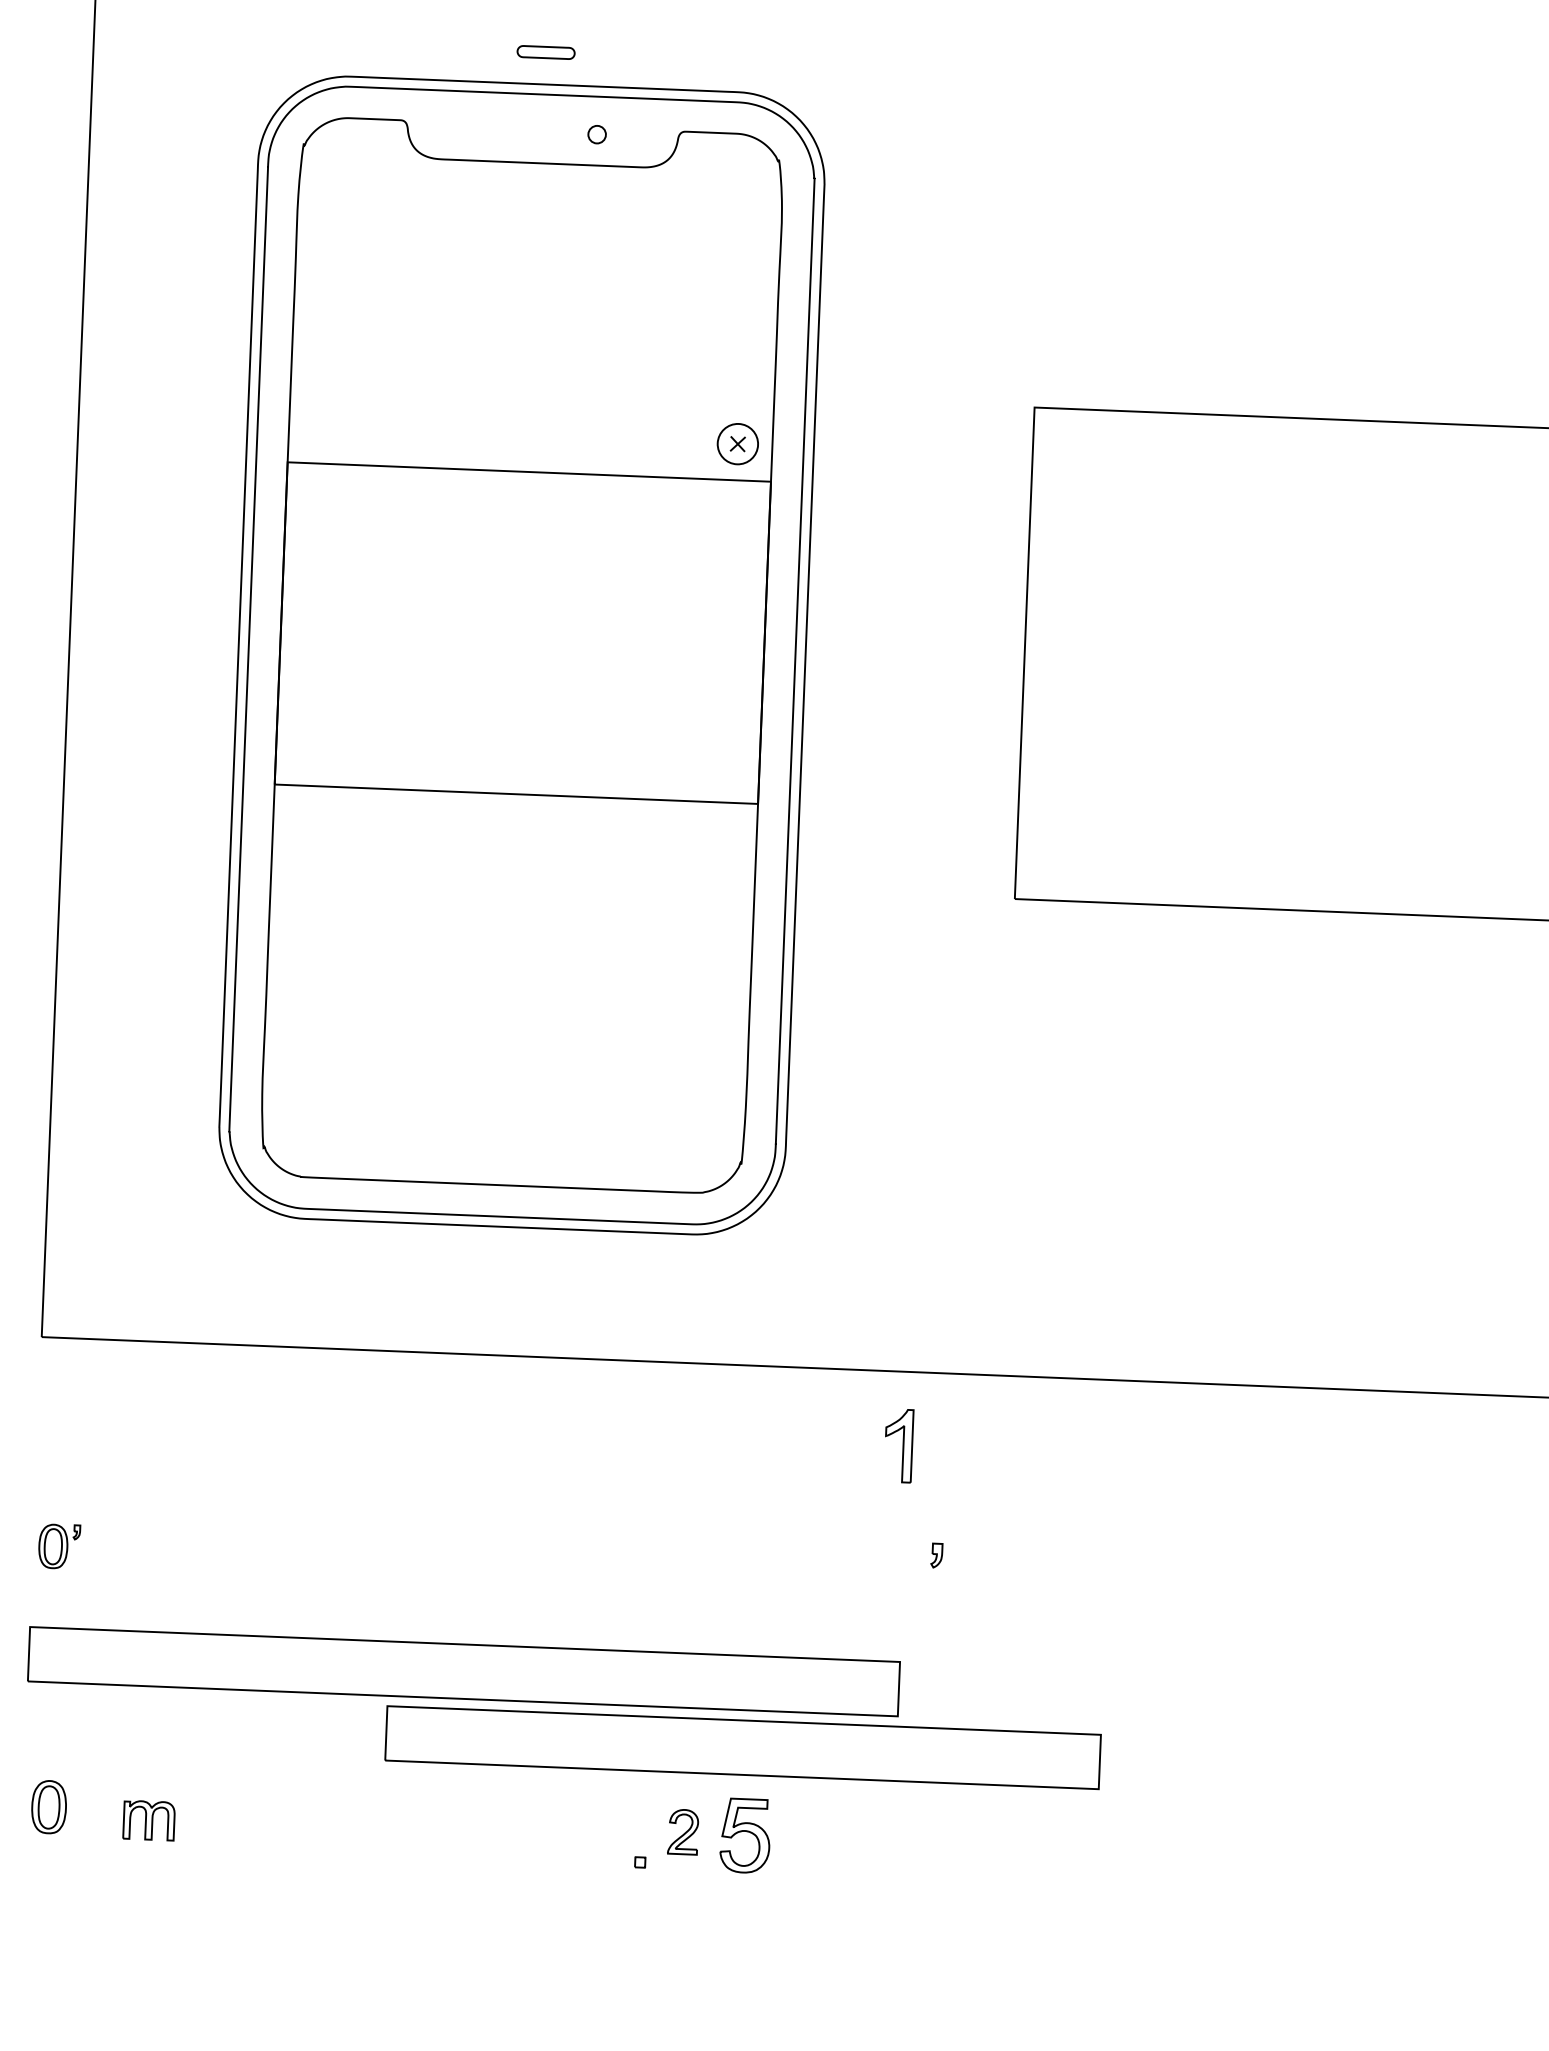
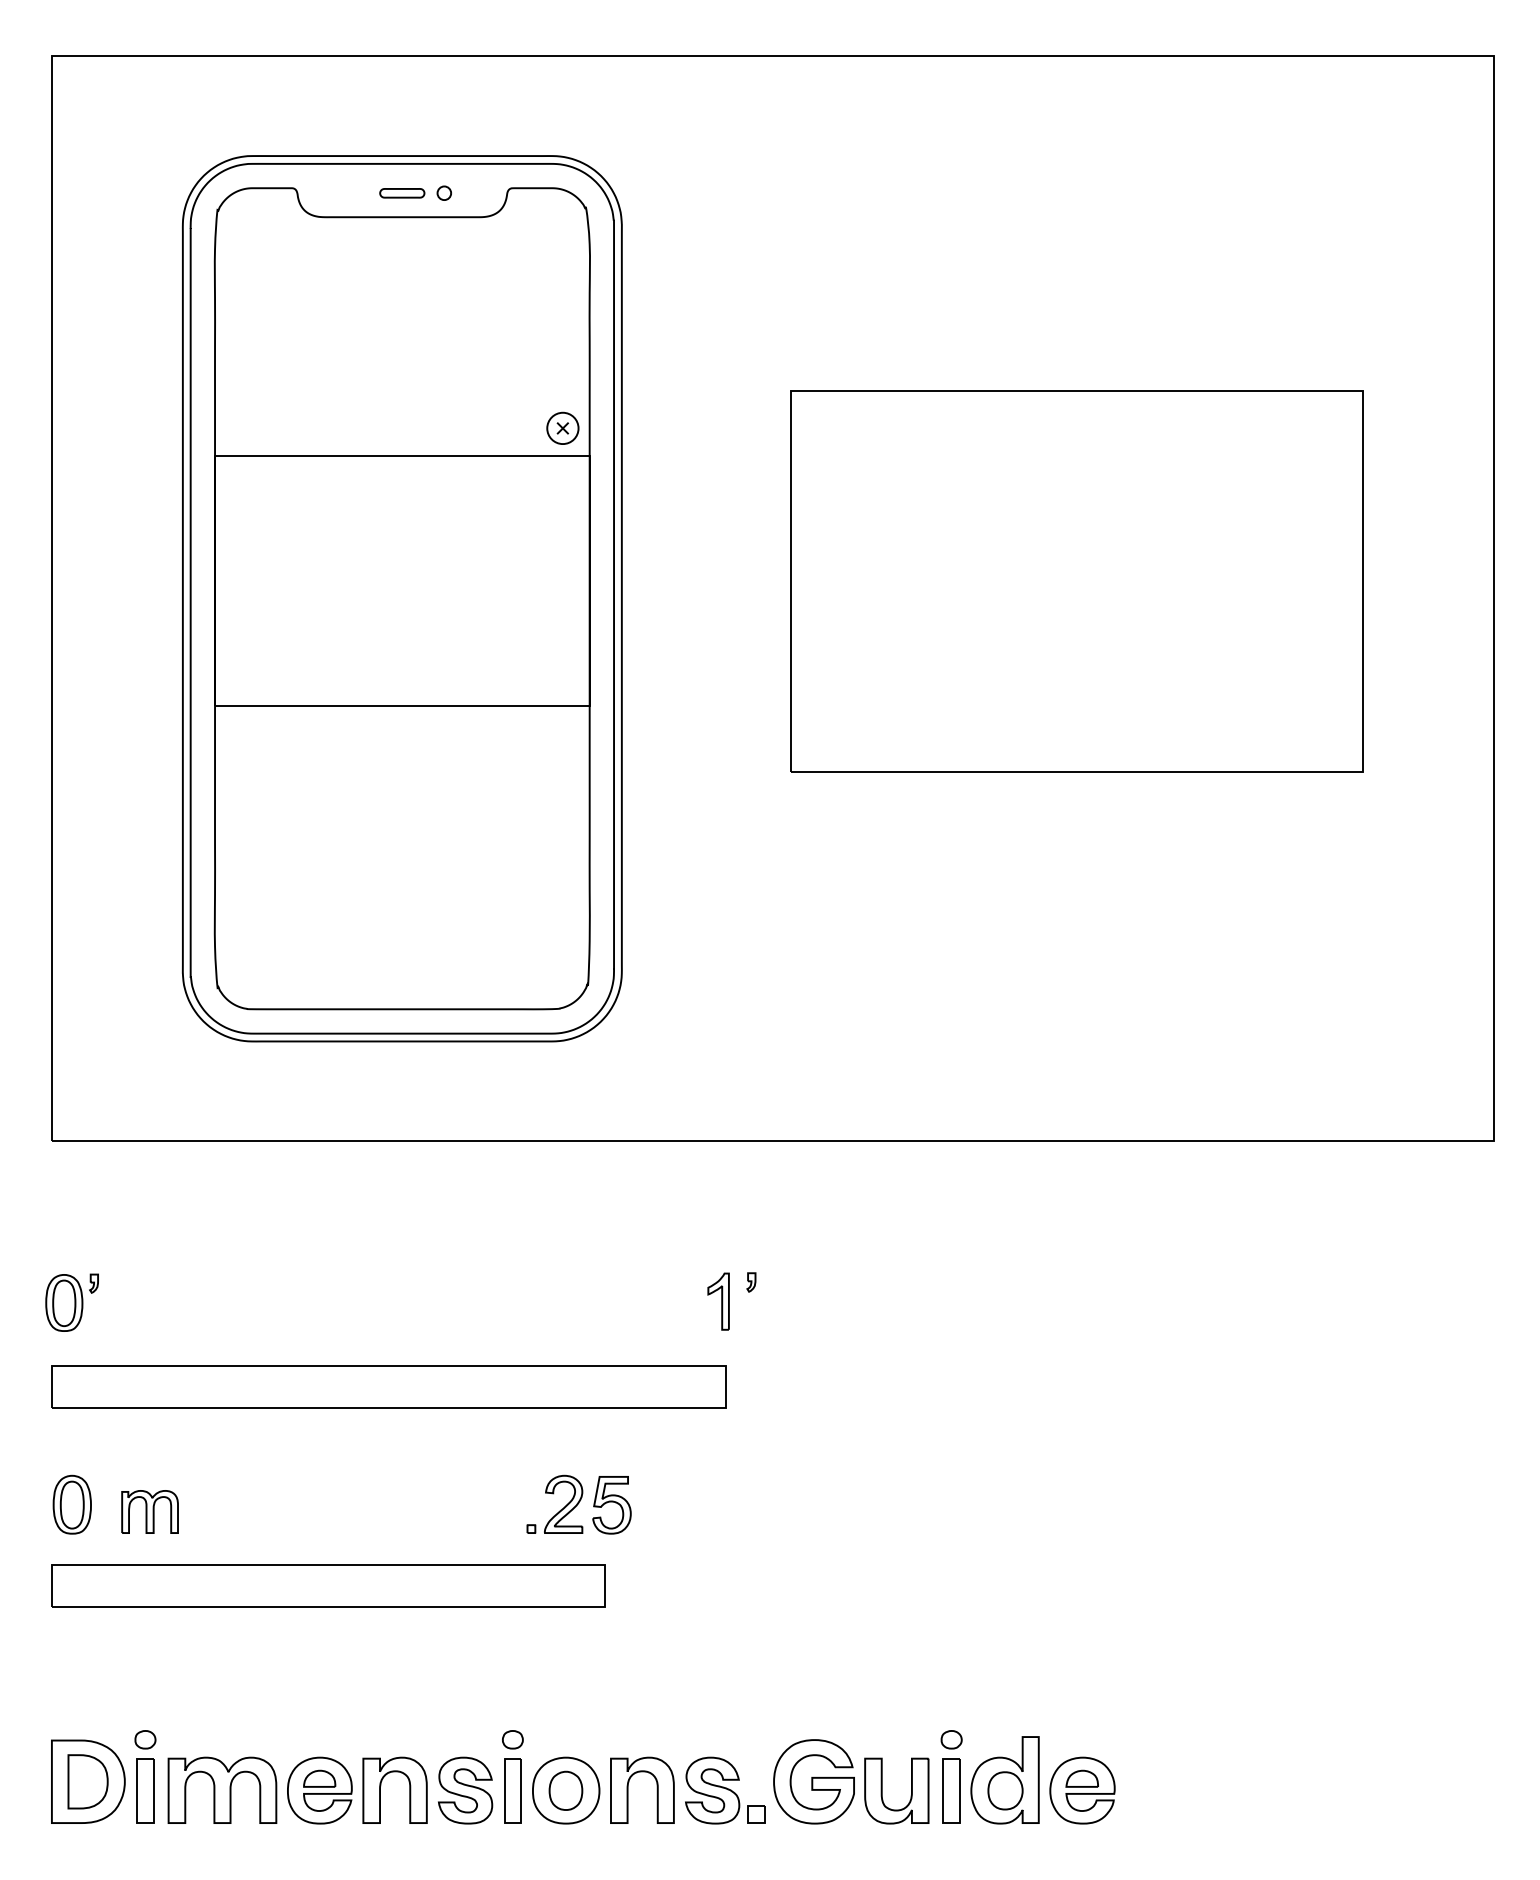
part: (546, 52) -> (402, 193), moved
part: (898, 1445) -> (718, 1301), moved
part: (58, 1546) -> (71, 1302), size x1.67
part: (743, 1746) -> (328, 1585), moved
part: (48, 1806) -> (71, 1504), size x1.43
part: (148, 1819) -> (149, 1511), size x1.43
part: (682, 1831) -> (563, 1503), size x1.67

